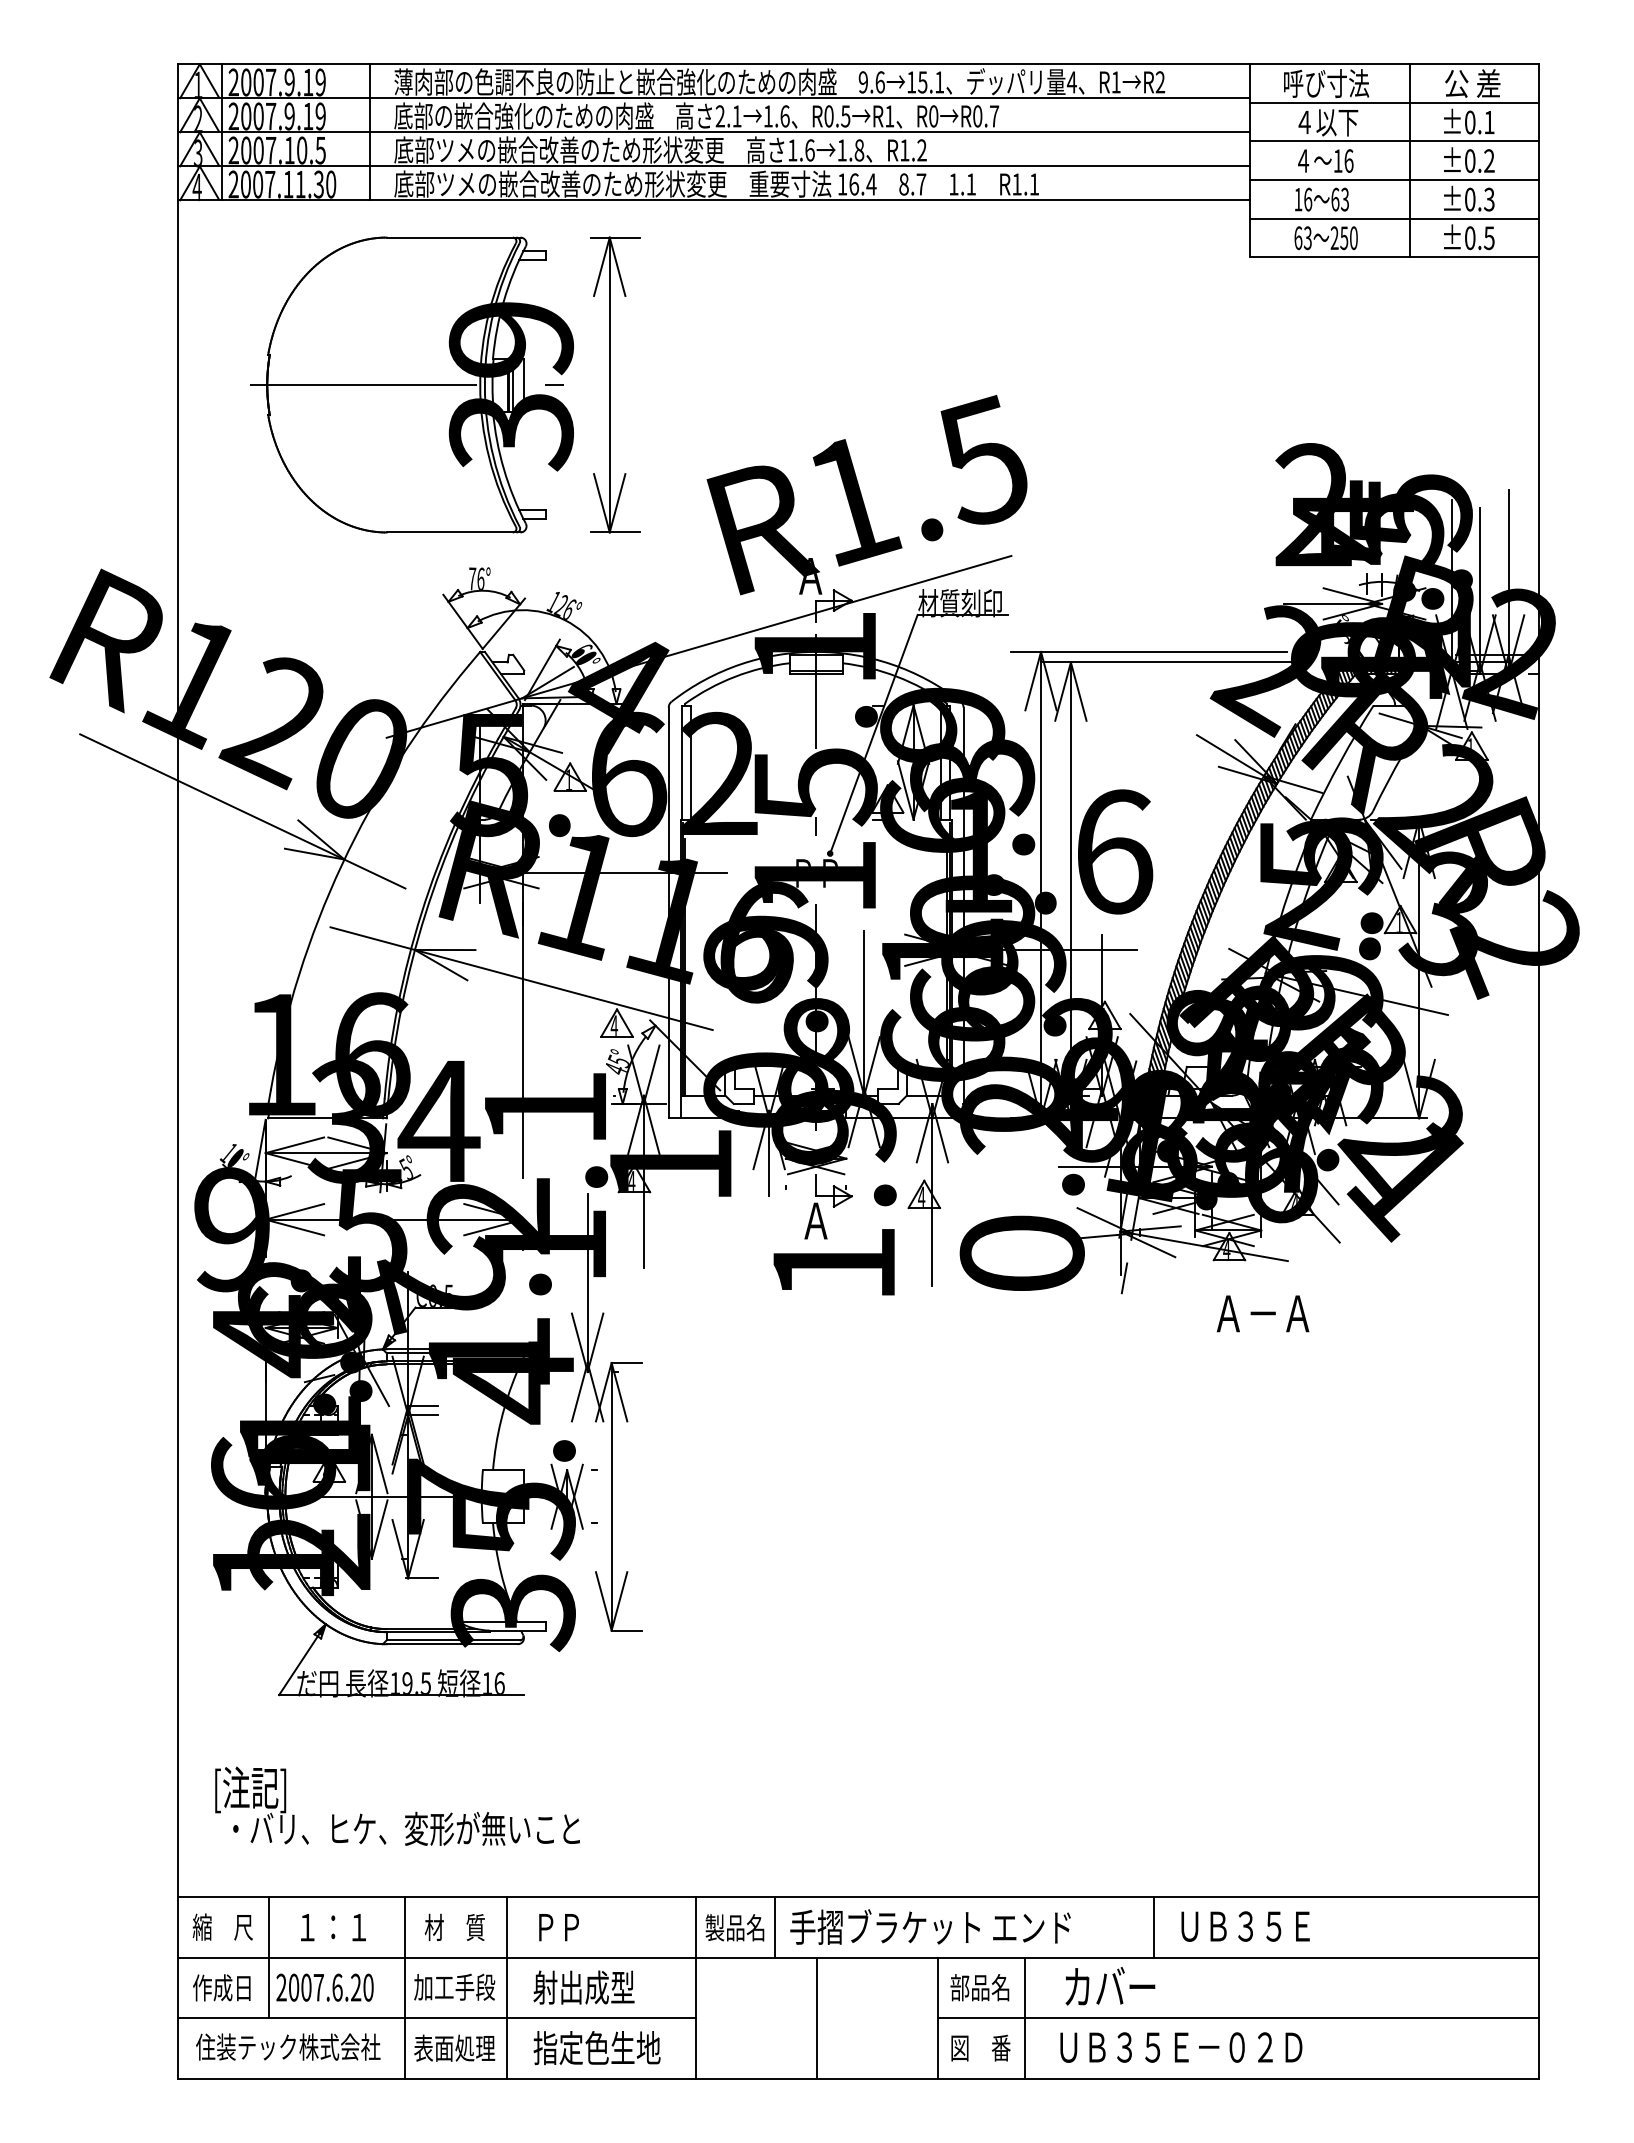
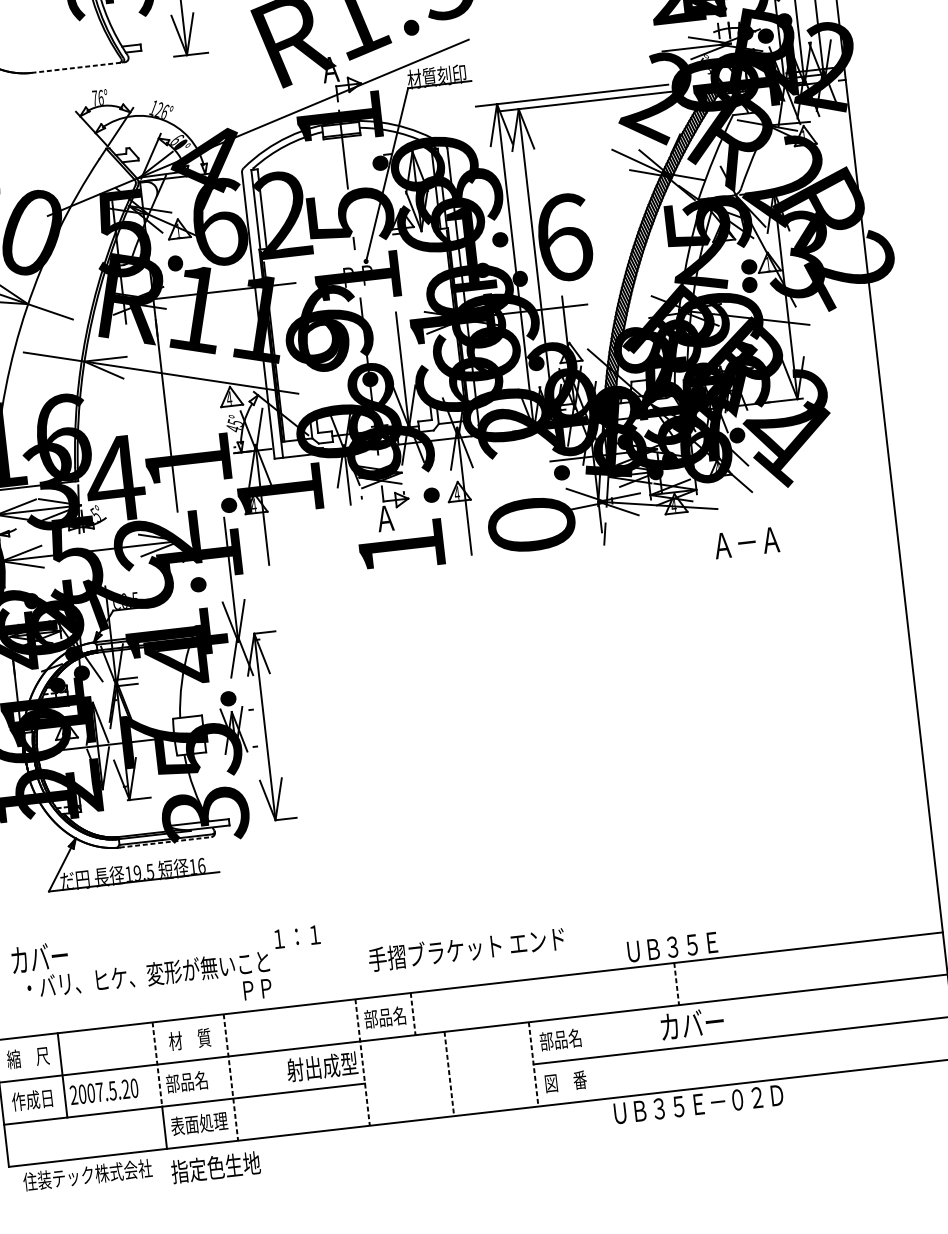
line: (453, 532) -> (78, 67), solid -> dashed
text: (1263, 1313) -> (747, 542), moved
line: (452, 1644) -> (165, 842), solid -> dashed
text: (255, 1789) -> (40, 959), [注記] -> カバー
text: (930, 1926) -> (466, 948), moved
text: (1245, 1926) -> (672, 947), moved
text: (333, 1927) -> (297, 936), moved
text: (558, 1927) -> (257, 989), moved
text: (714, 1927) -> (370, 1018), 製品名 -> 部品名
line: (775, 1927) -> (413, 1014), solid -> dashed
line: (1153, 1927) -> (676, 984), solid -> dashed
line: (404, 1958) -> (157, 1065), solid -> dashed
text: (454, 1986) -> (194, 1080), 加工手段 -> 部品名
text: (1110, 1986) -> (692, 1023), moved
text: (337, 1987) -> (112, 1090), 2007.6.20 -> 2007.5.20
line: (506, 1987) -> (230, 1077), solid -> dashed
text: (583, 1987) -> (321, 1066), moved
line: (695, 1987) -> (362, 1062), solid -> dashed
line: (1024, 2017) -> (593, 1057), removed
line: (816, 2018) -> (449, 1074), solid -> dashed
line: (937, 2018) -> (533, 1064), solid -> dashed
text: (288, 2046) -> (87, 1174), moved
text: (1181, 2047) -> (698, 1104), moved
text: (596, 2048) -> (215, 1167), moved

